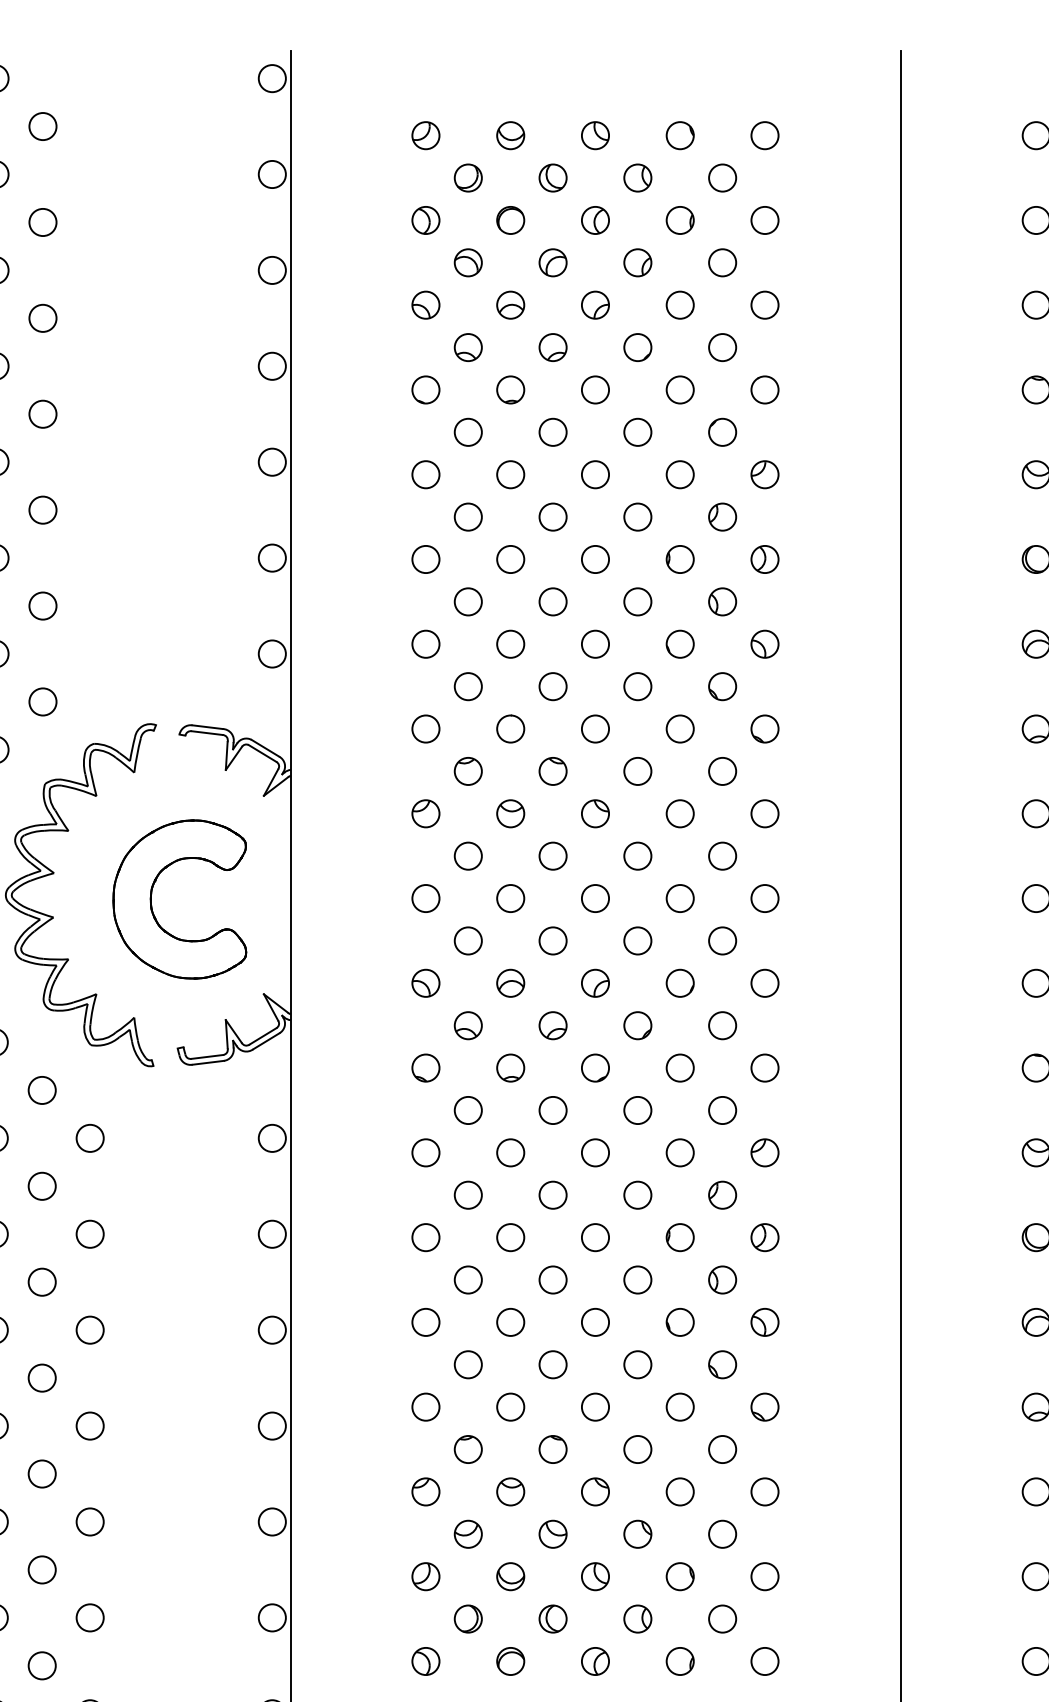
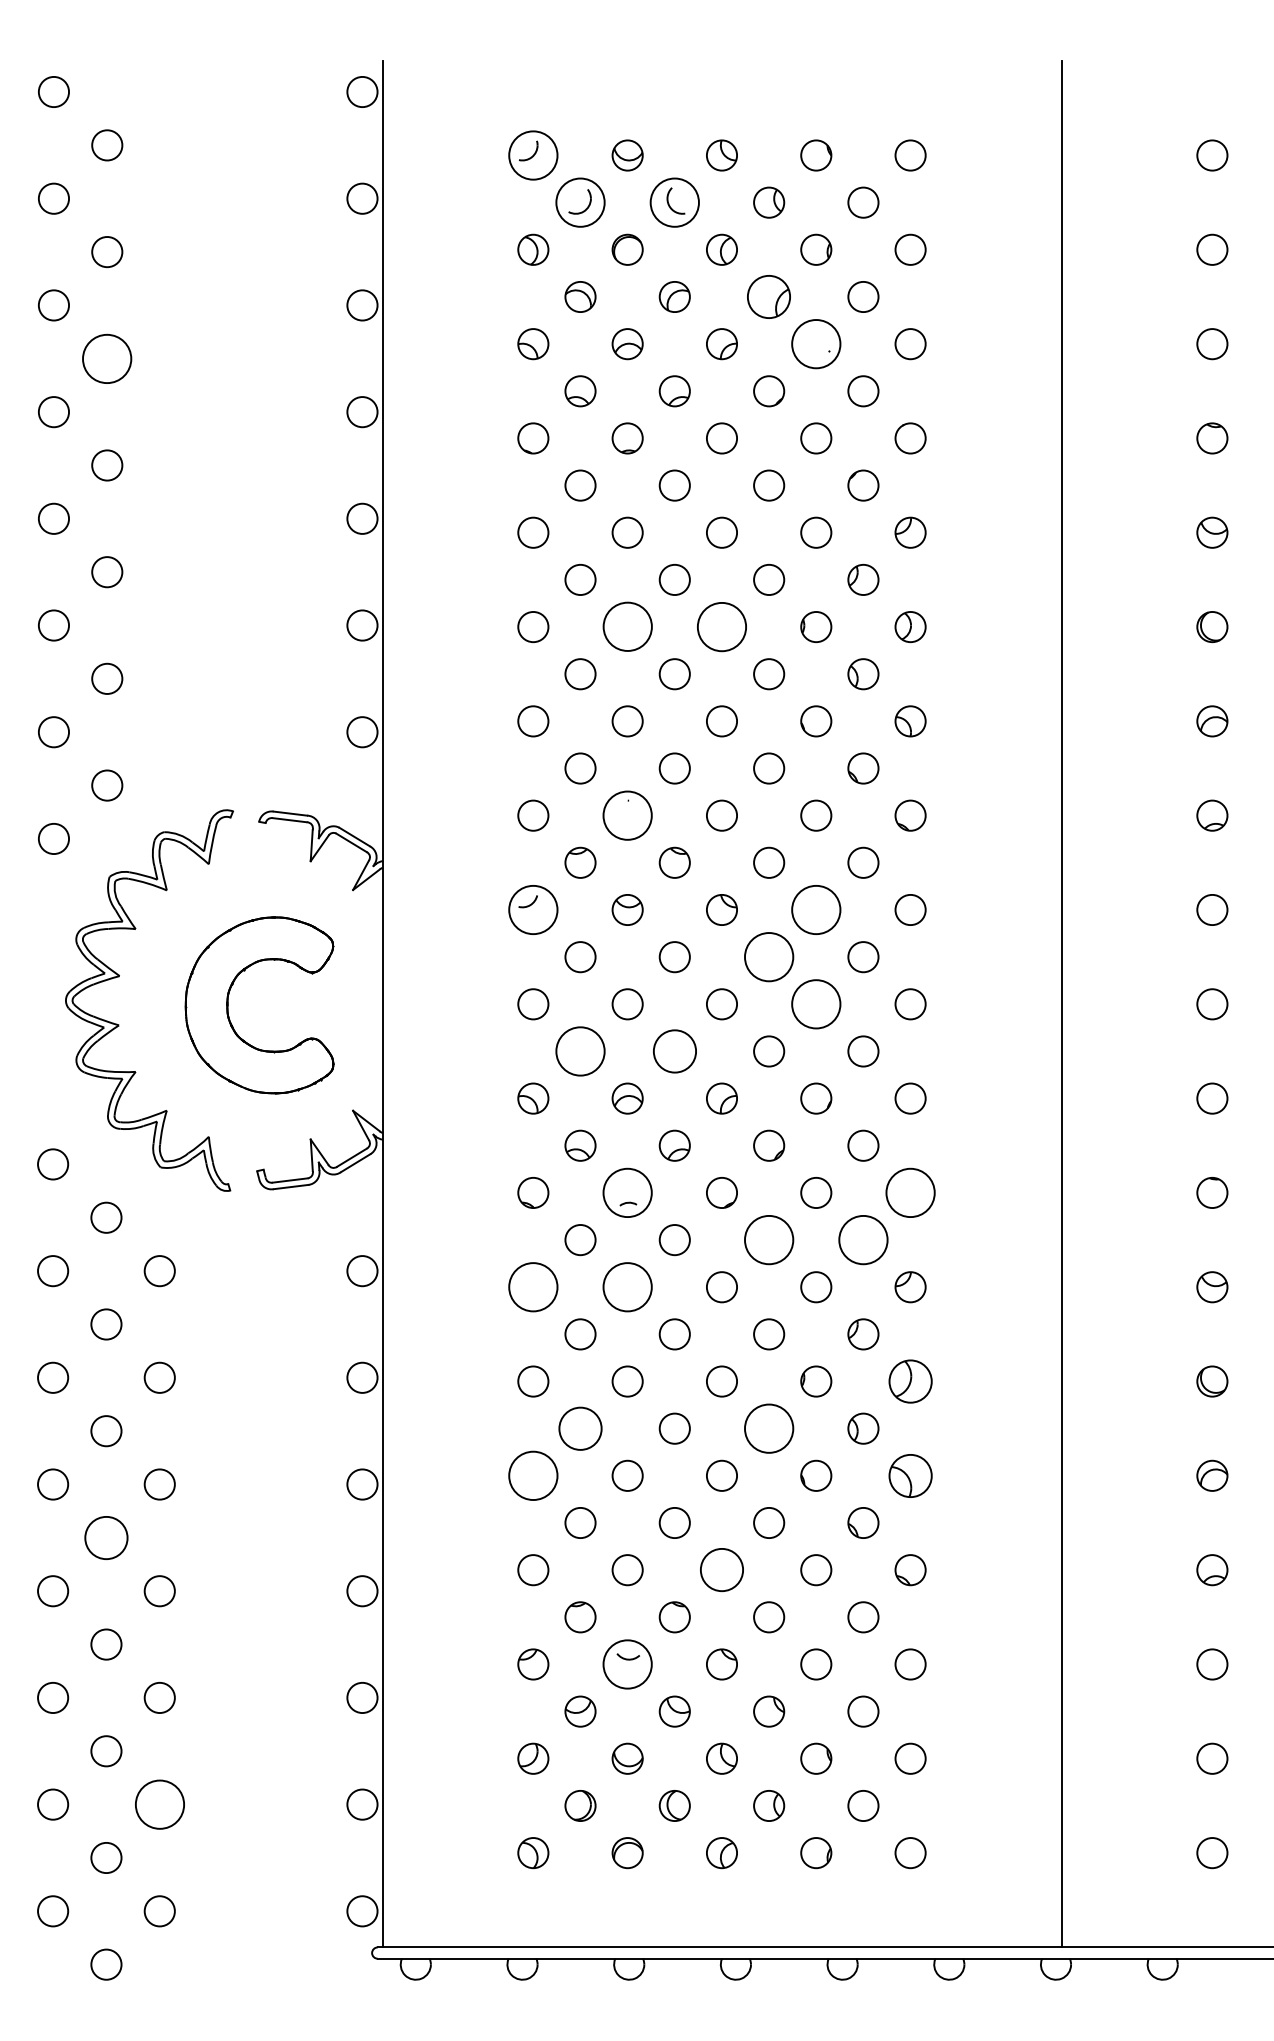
circle: (426, 135) -> (533, 155), size x1.6
circle: (468, 177) -> (580, 202), size x1.6
circle: (552, 177) -> (674, 202), size x1.6
part: (638, 262) -> (769, 296), size x1.4
circle: (680, 305) -> (816, 344), size x1.6
circle: (43, 318) -> (107, 358), size x1.6
circle: (510, 559) -> (627, 627), size x1.6
circle: (595, 559) -> (721, 627), size x1.6
circle: (510, 728) -> (627, 815), size x1.6
circle: (426, 813) -> (533, 909), size x1.6
circle: (680, 813) -> (816, 909), size x1.6
circle: (638, 856) -> (769, 957), size x1.6
circle: (680, 898) -> (816, 1004), size x1.6
circle: (468, 940) -> (580, 1051), size x1.6
circle: (552, 940) -> (674, 1051), size x1.4
circle: (510, 1067) -> (627, 1192), size x1.6
circle: (764, 1067) -> (910, 1192), size x1.6
circle: (638, 1110) -> (769, 1240), size x1.6
circle: (722, 1110) -> (863, 1240), size x1.6
circle: (426, 1153) -> (533, 1287), size x1.6
circle: (510, 1153) -> (627, 1287), size x1.6
part: (764, 1237) -> (910, 1381), size x1.4
circle: (468, 1279) -> (580, 1428), size x1.4
circle: (638, 1279) -> (769, 1428), size x1.6
circle: (426, 1322) -> (533, 1475), size x1.6
part: (764, 1322) -> (910, 1475), size x1.4
circle: (42, 1377) -> (106, 1537), size x1.4
circle: (595, 1407) -> (721, 1570), size x1.4
circle: (510, 1491) -> (627, 1664), size x1.6
circle: (89, 1617) -> (159, 1804), size x1.6

